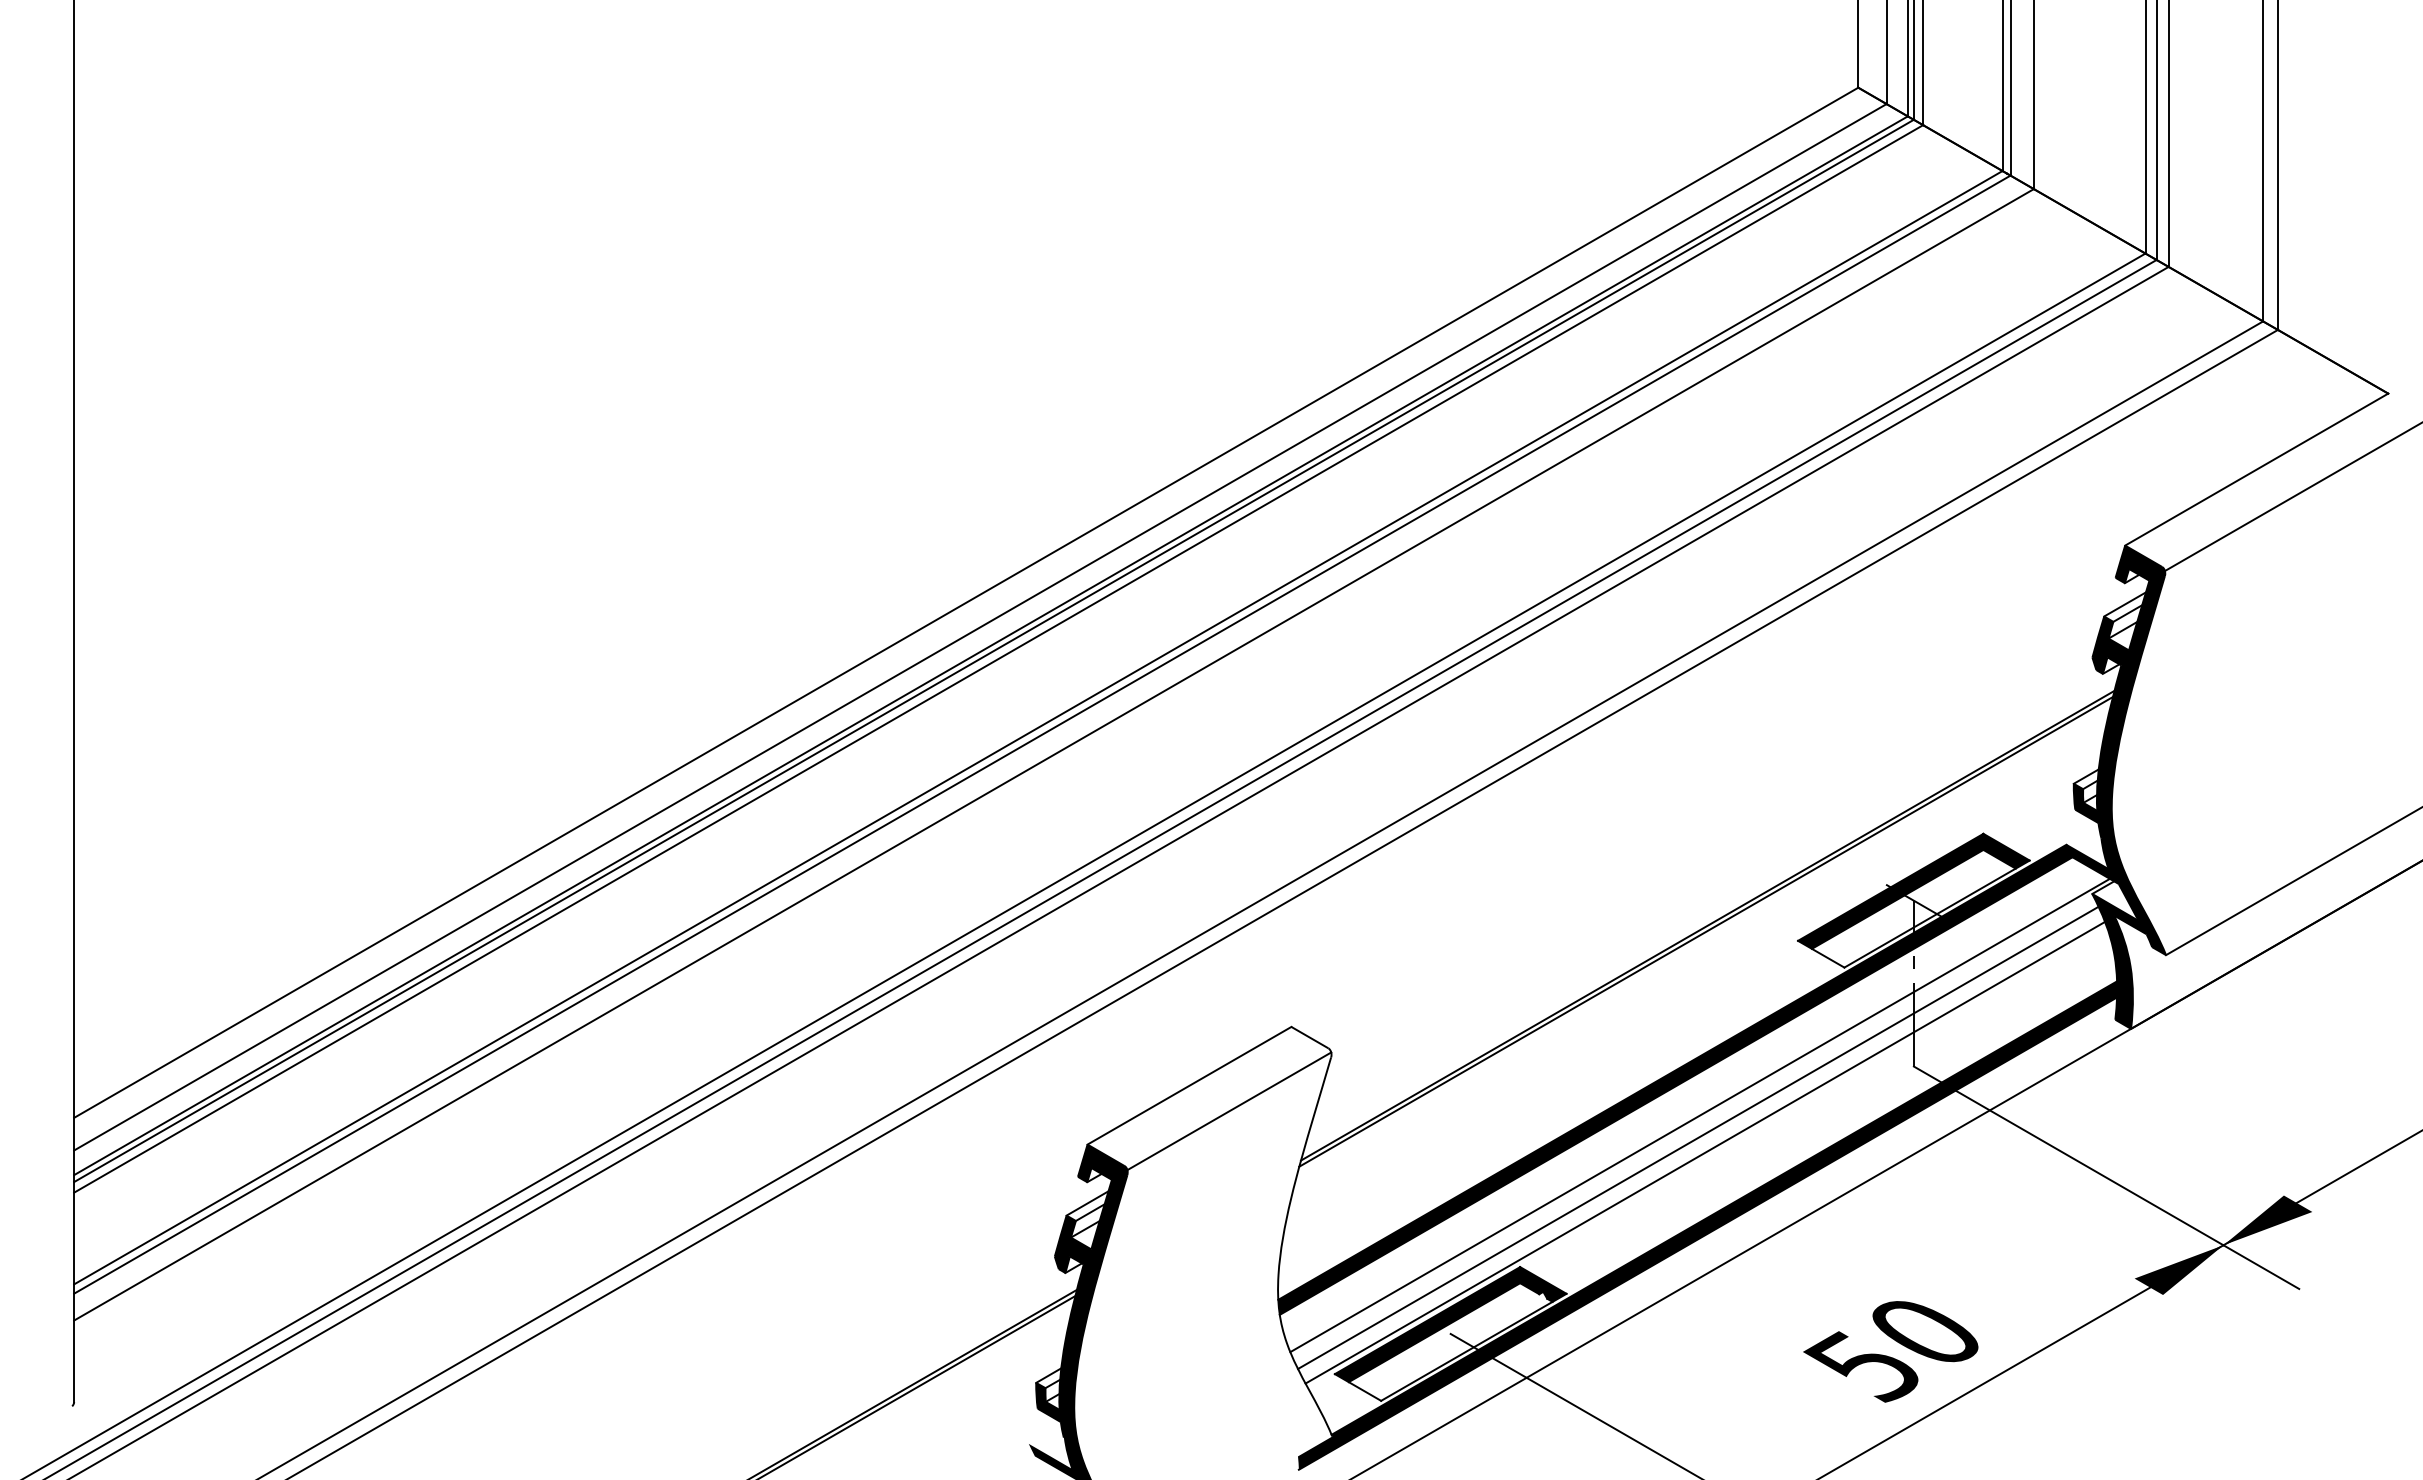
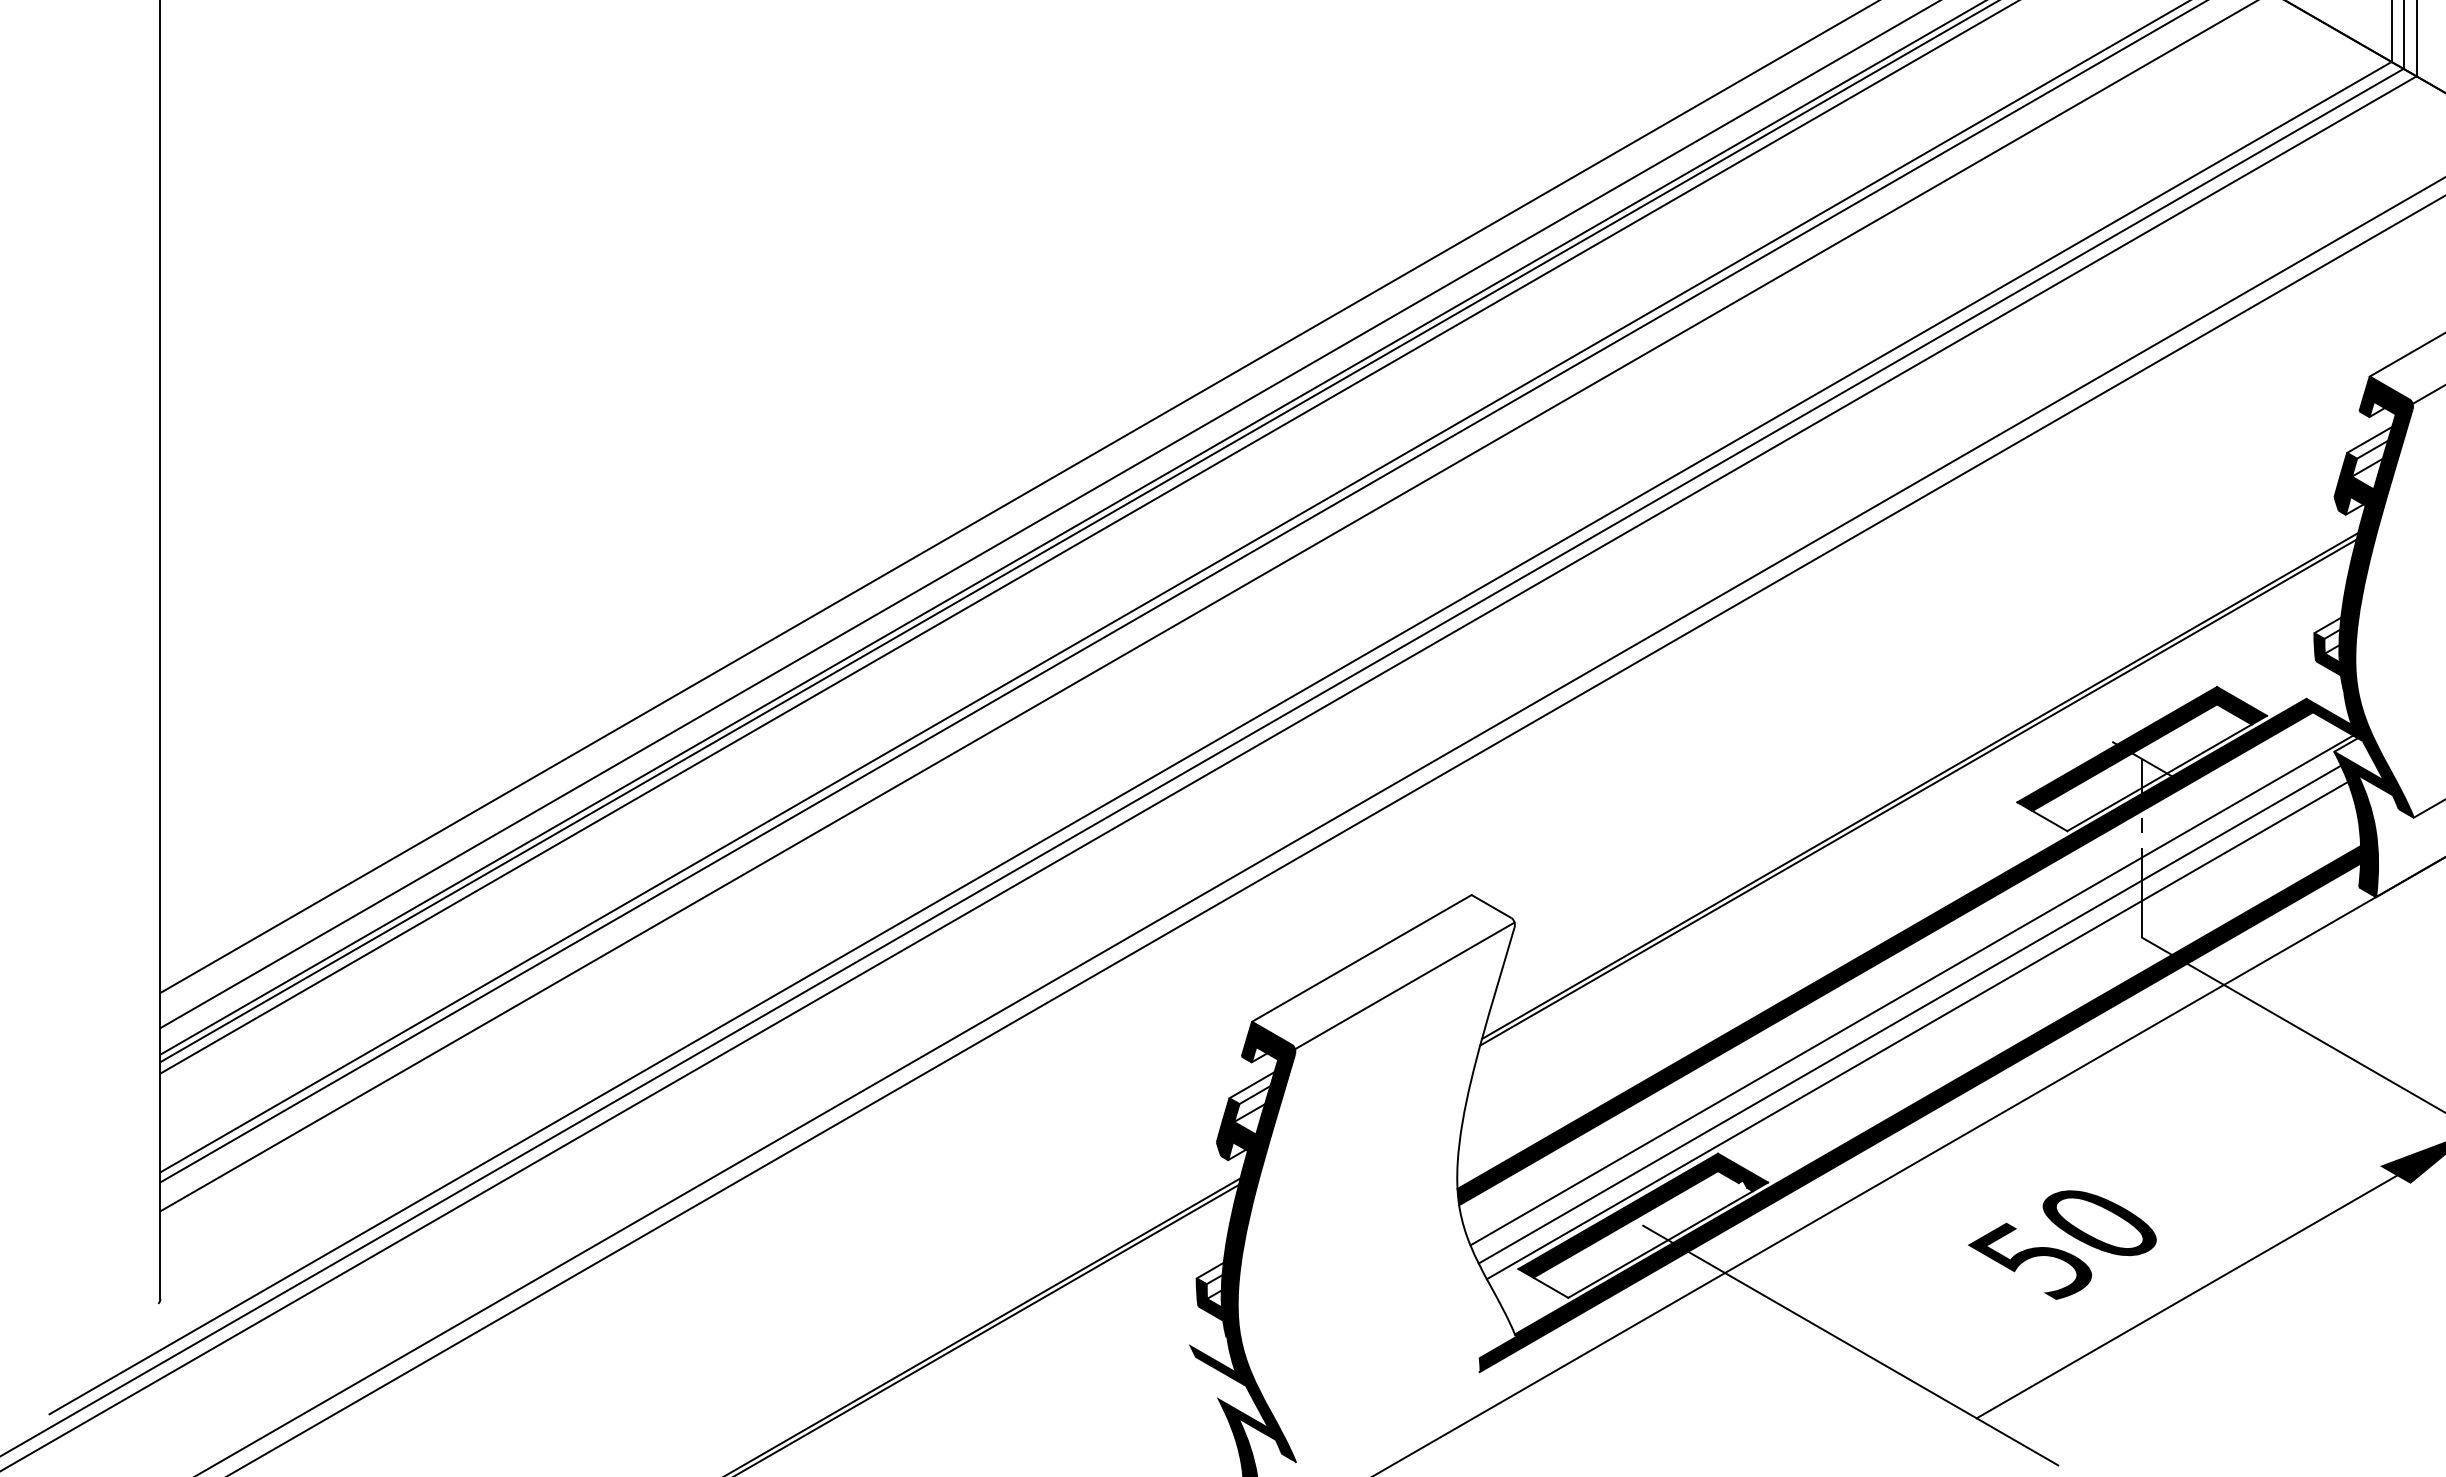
text: (1890, 1351) -> (2062, 1244), moved

